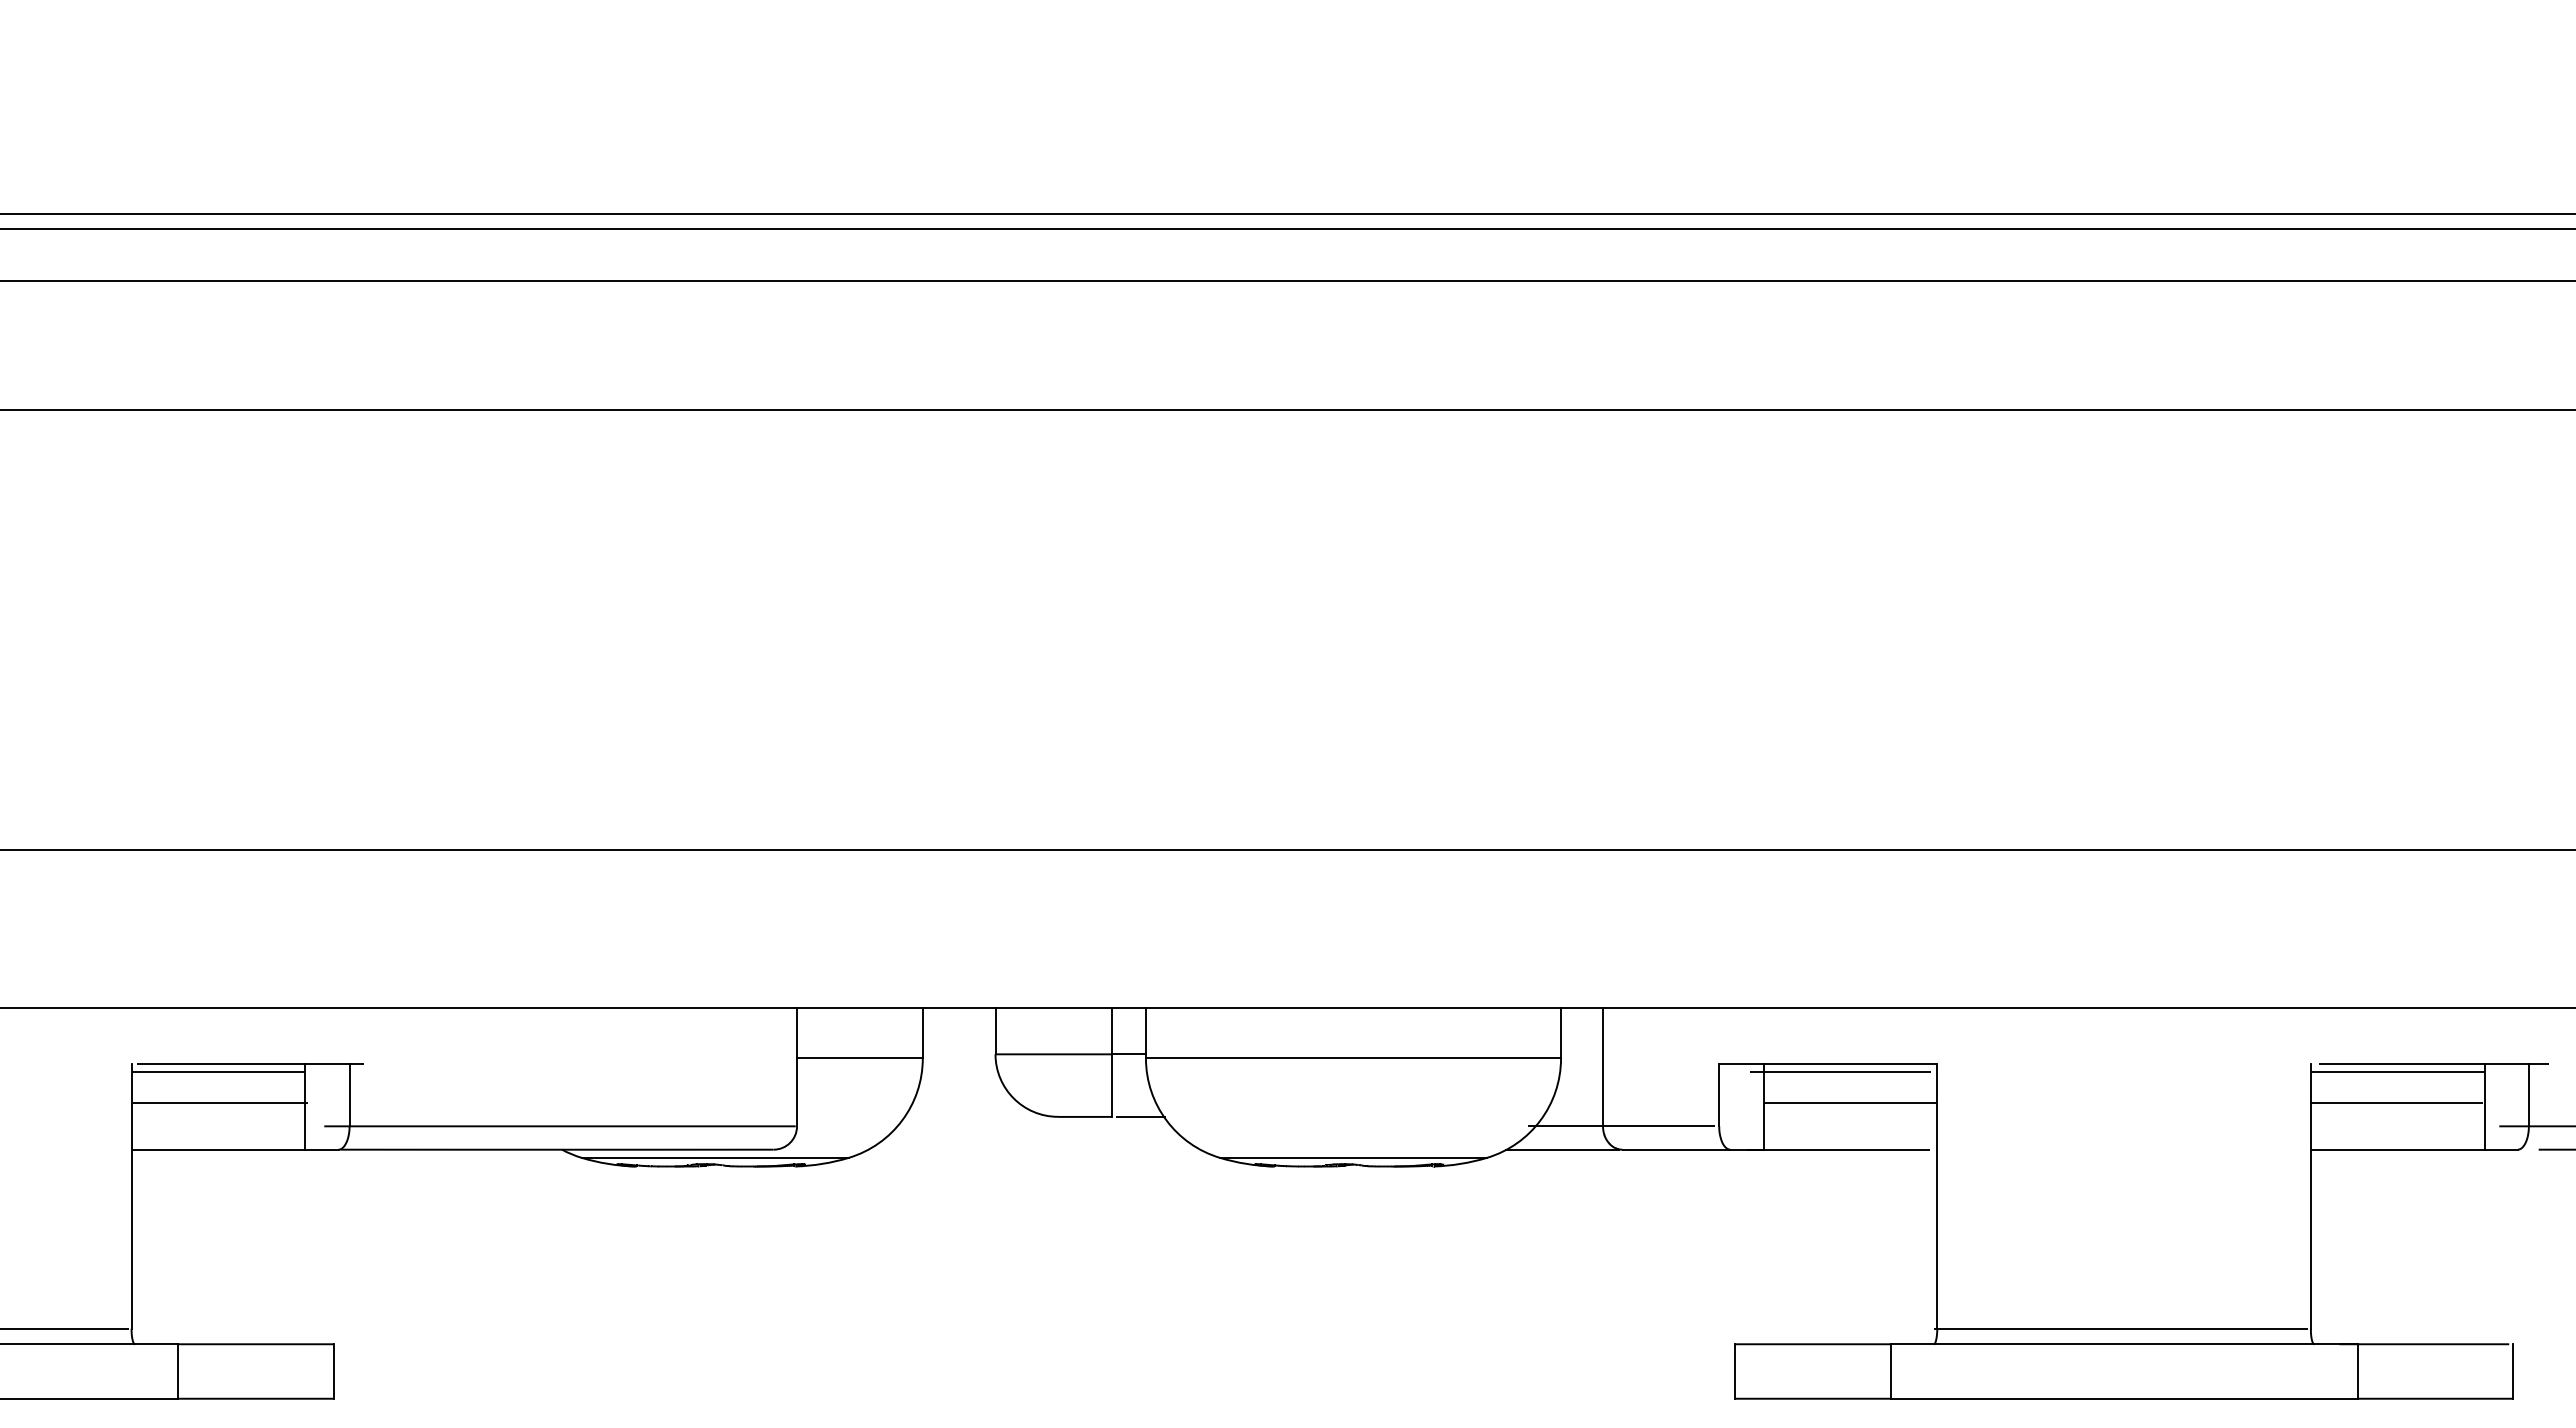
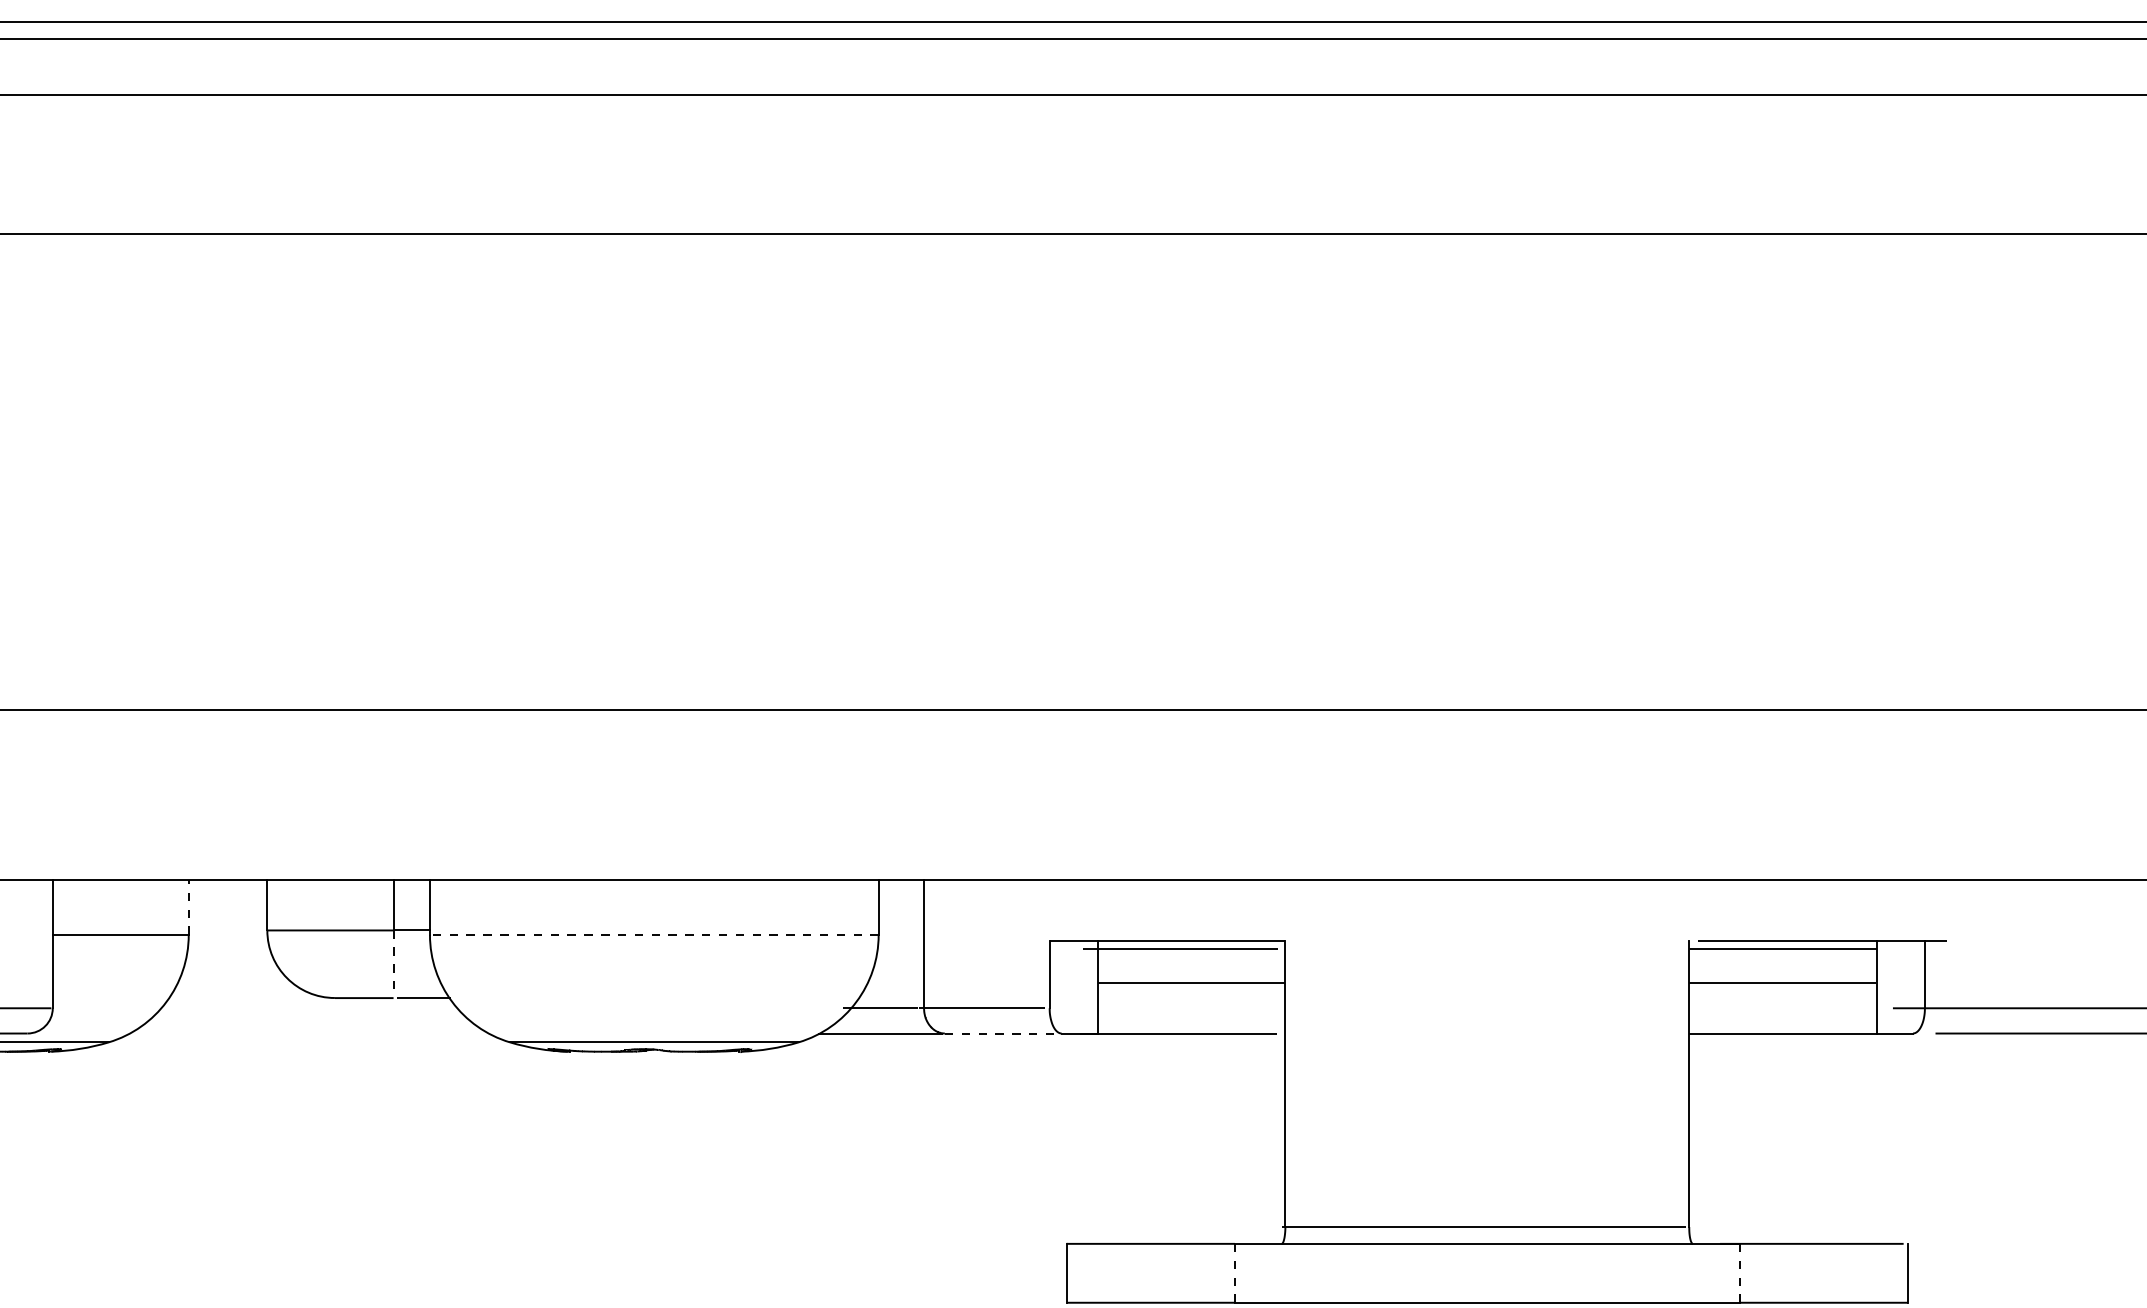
line: (922, 1032) -> (188, 906), solid -> dashed
line: (1353, 1058) -> (654, 934), solid -> dashed
line: (1112, 1086) -> (393, 965), solid -> dashed
line: (1676, 1149) -> (1003, 1033), solid -> dashed
line: (1890, 1371) -> (1234, 1273), solid -> dashed
line: (2357, 1372) -> (1739, 1274), solid -> dashed

